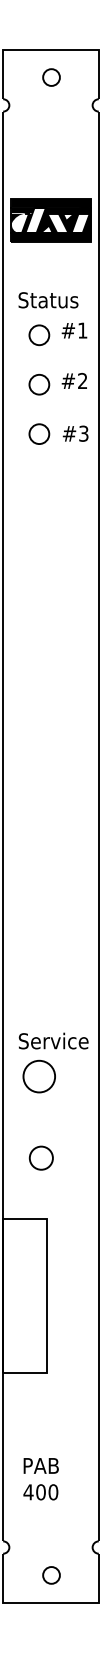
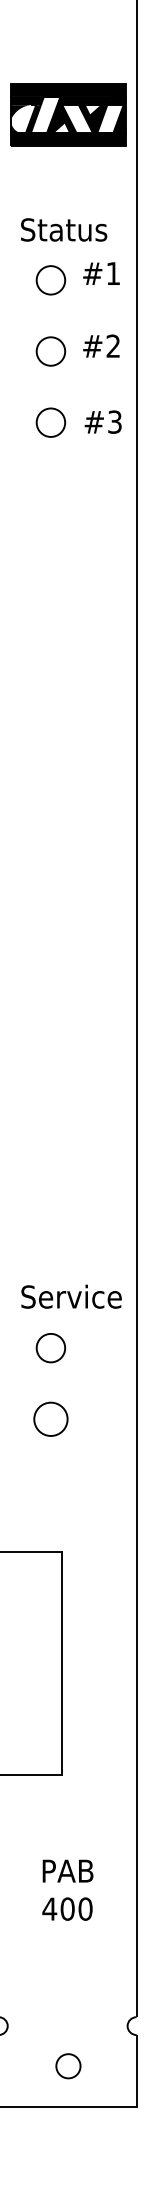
circle: (39, 1076) -> (51, 1347), size x0.62
circle: (40, 1157) -> (49, 1418), moved
text: (40, 1479) -> (66, 1890), moved

